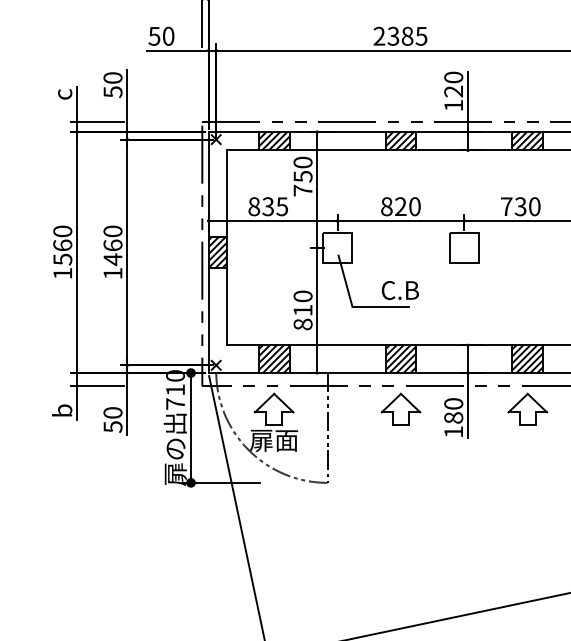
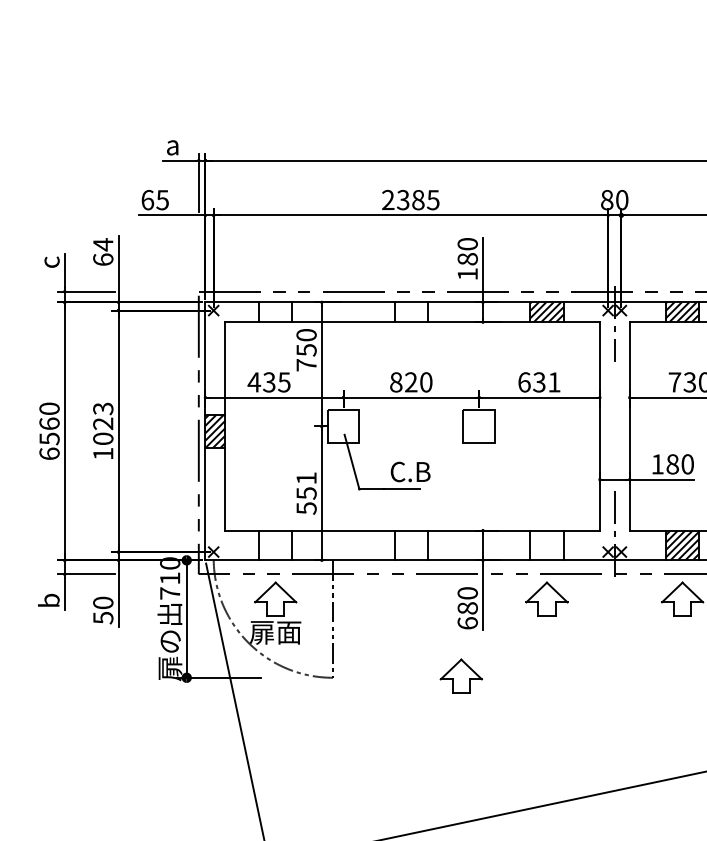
text: (160, 36) -> (154, 200), 50 -> 65
text: (113, 85) -> (103, 252), 50 -> 64
text: (453, 91) -> (467, 259), 120 -> 180
hatch: (274, 141) -> (275, 312), removed
hatch: (400, 141) -> (410, 312), removed
text: (254, 206) -> (254, 382), 835 -> 435
text: (520, 206) -> (539, 382), 730 -> 631
text: (113, 245) -> (103, 423), 1460 -> 1023
text: (62, 273) -> (49, 453), 1560 -> 6560
text: (302, 310) -> (306, 493), 810 -> 551
hatch: (274, 359) -> (275, 545), removed
hatch: (400, 359) -> (410, 545), removed
hatch: (527, 359) -> (546, 545), removed
part: (400, 408) -> (460, 675), moved
text: (453, 432) -> (467, 623), 180 -> 680

